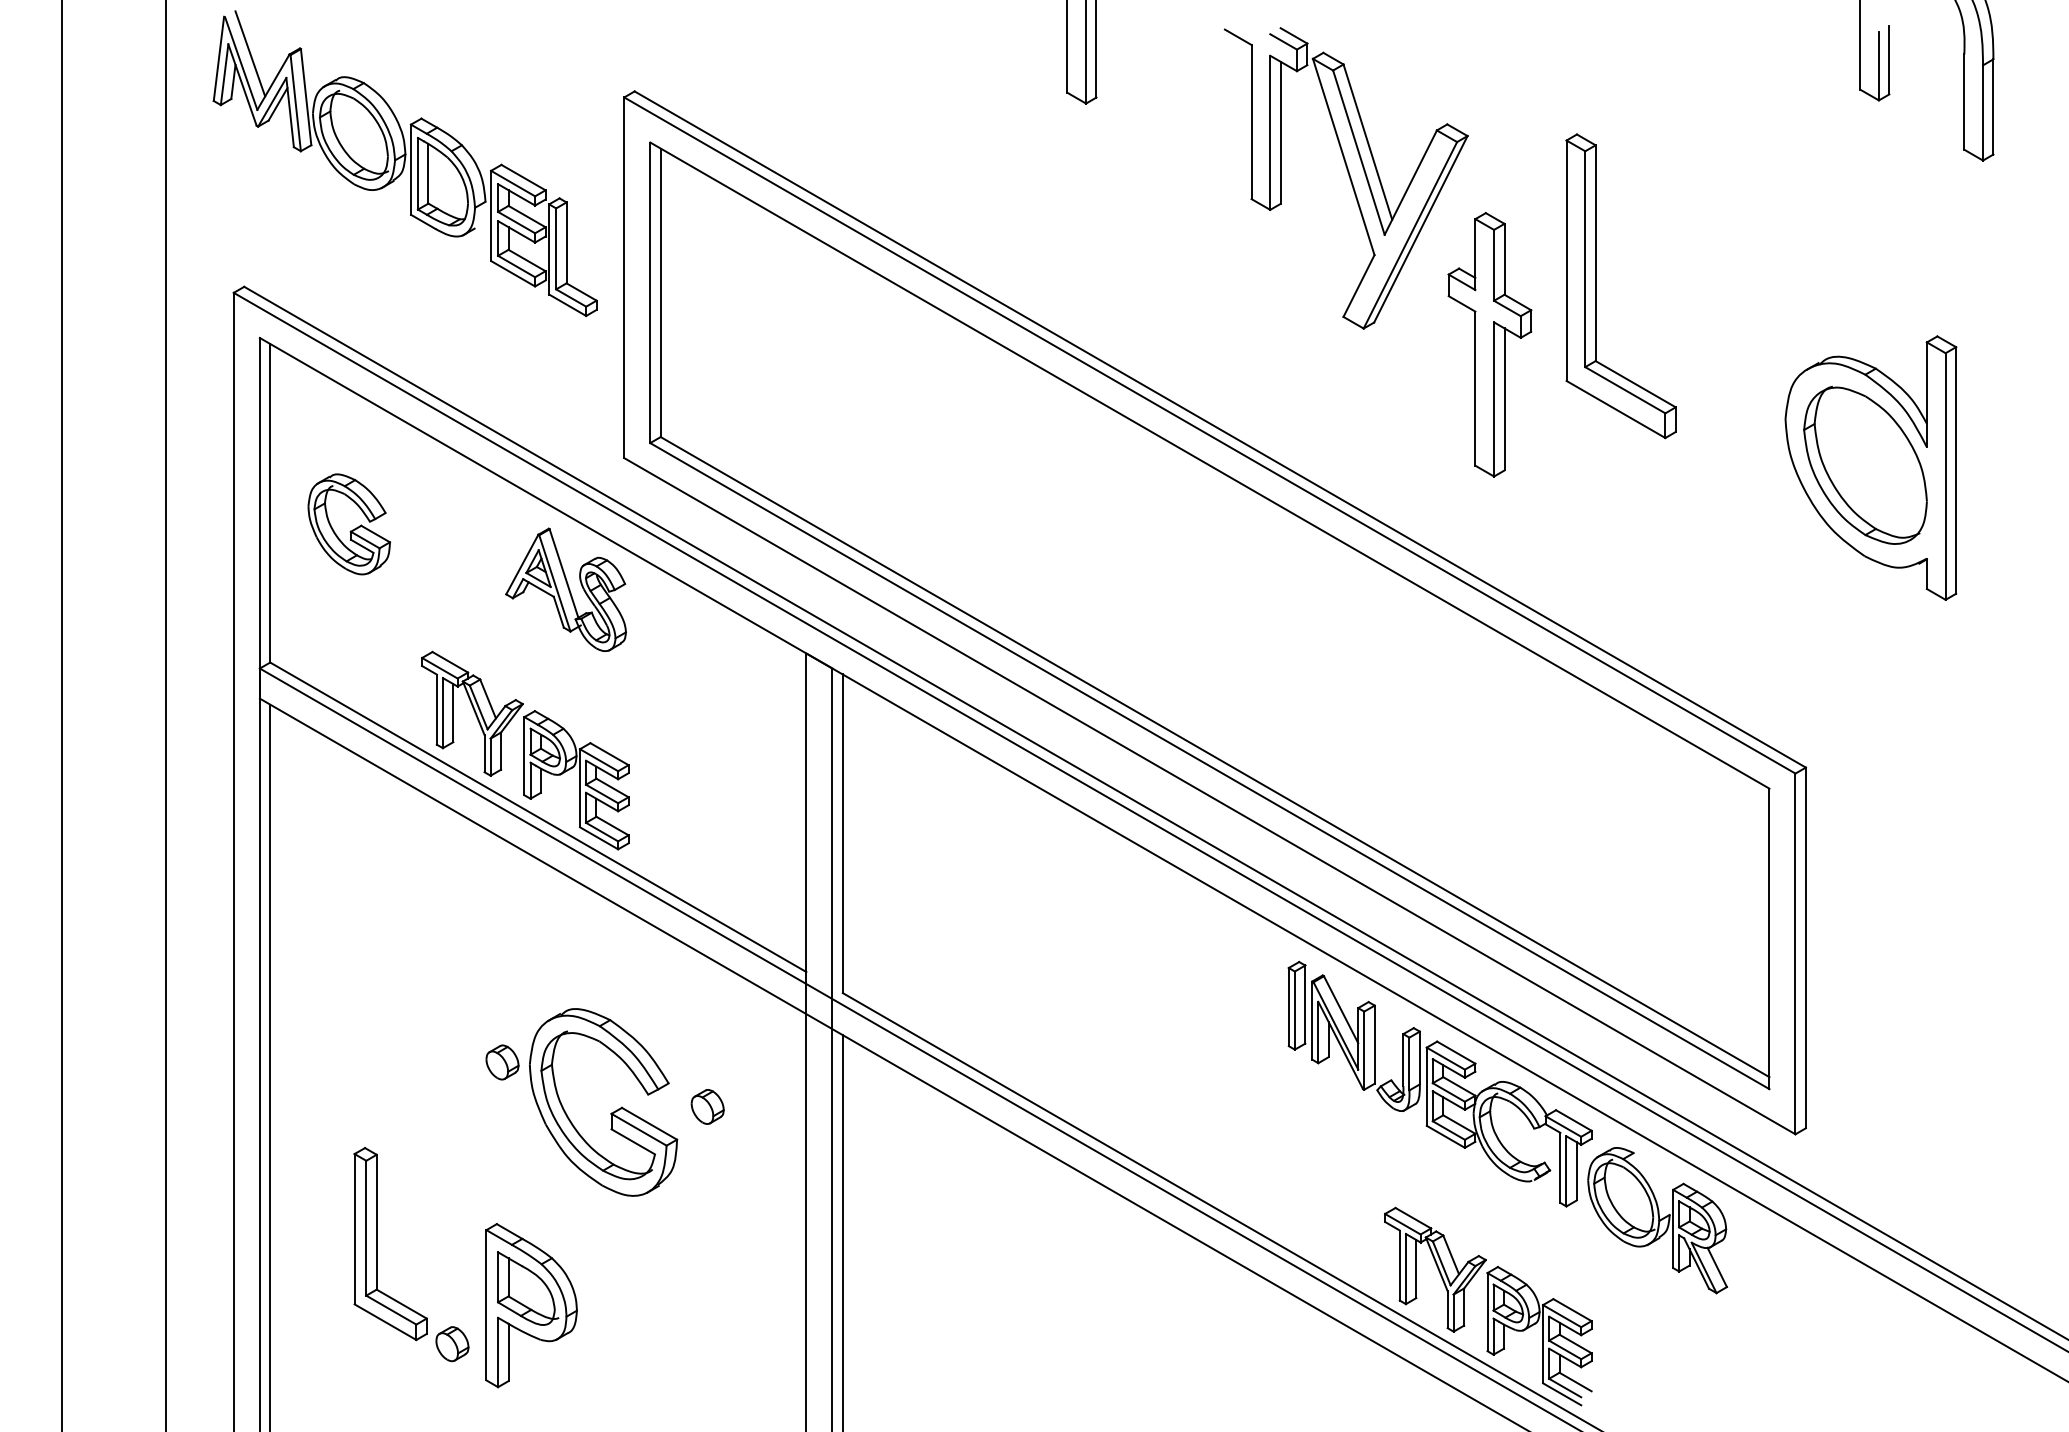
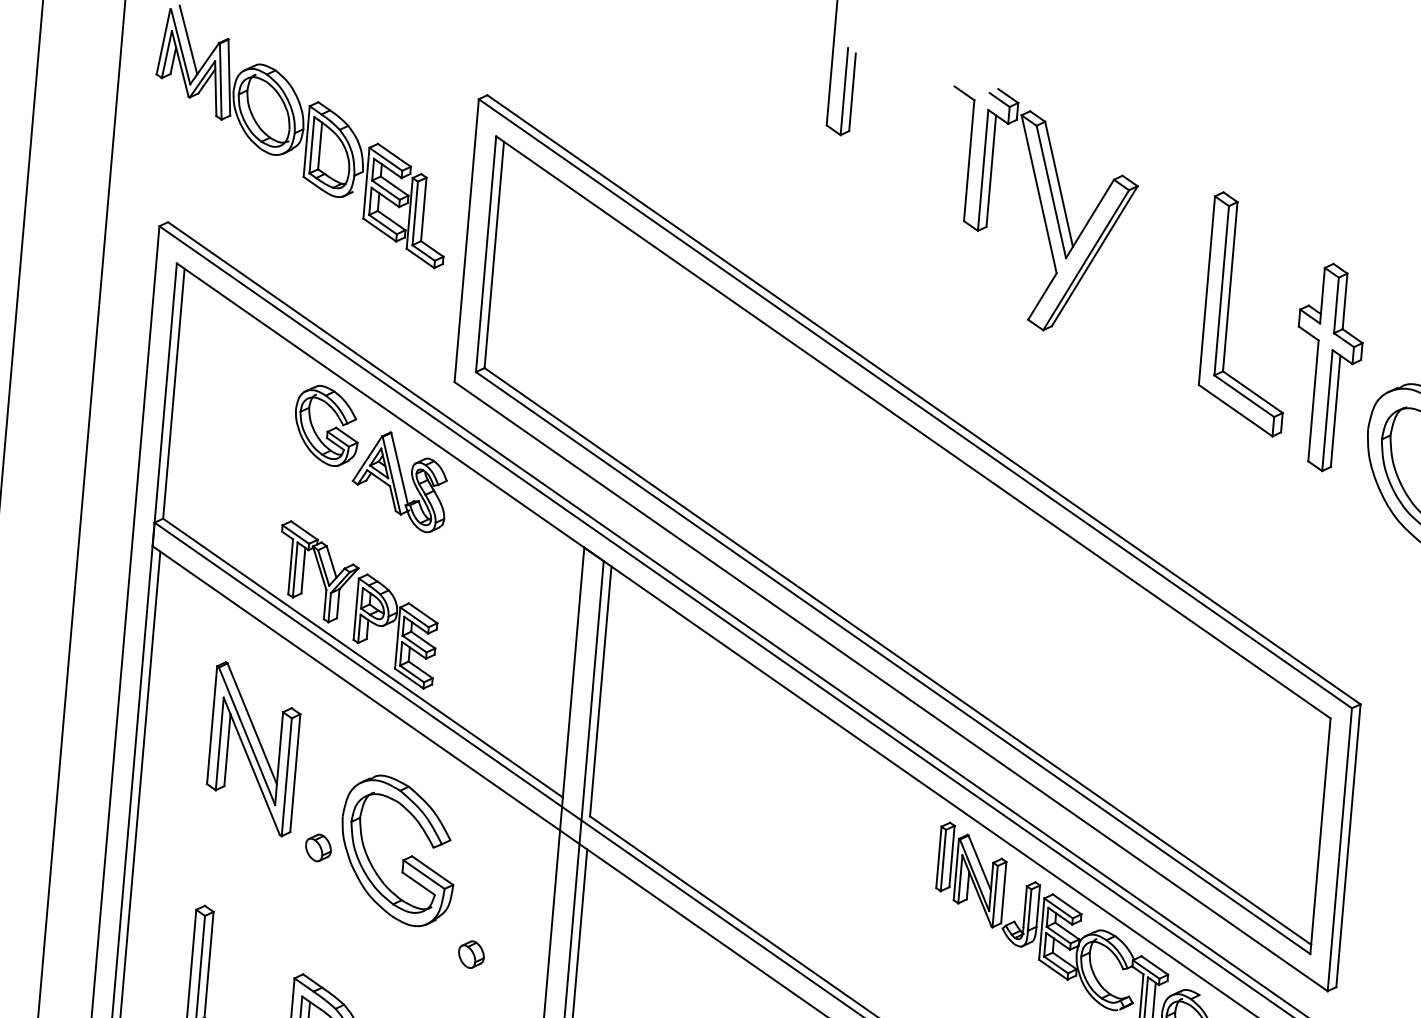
part: (1489, 344) -> (1327, 367), moved
part: (349, 524) -> (326, 426), moved
part: (409, 944) -> (253, 749), added
part: (707, 1106) -> (471, 954), moved
part: (611, 1112) -> (403, 859), moved

